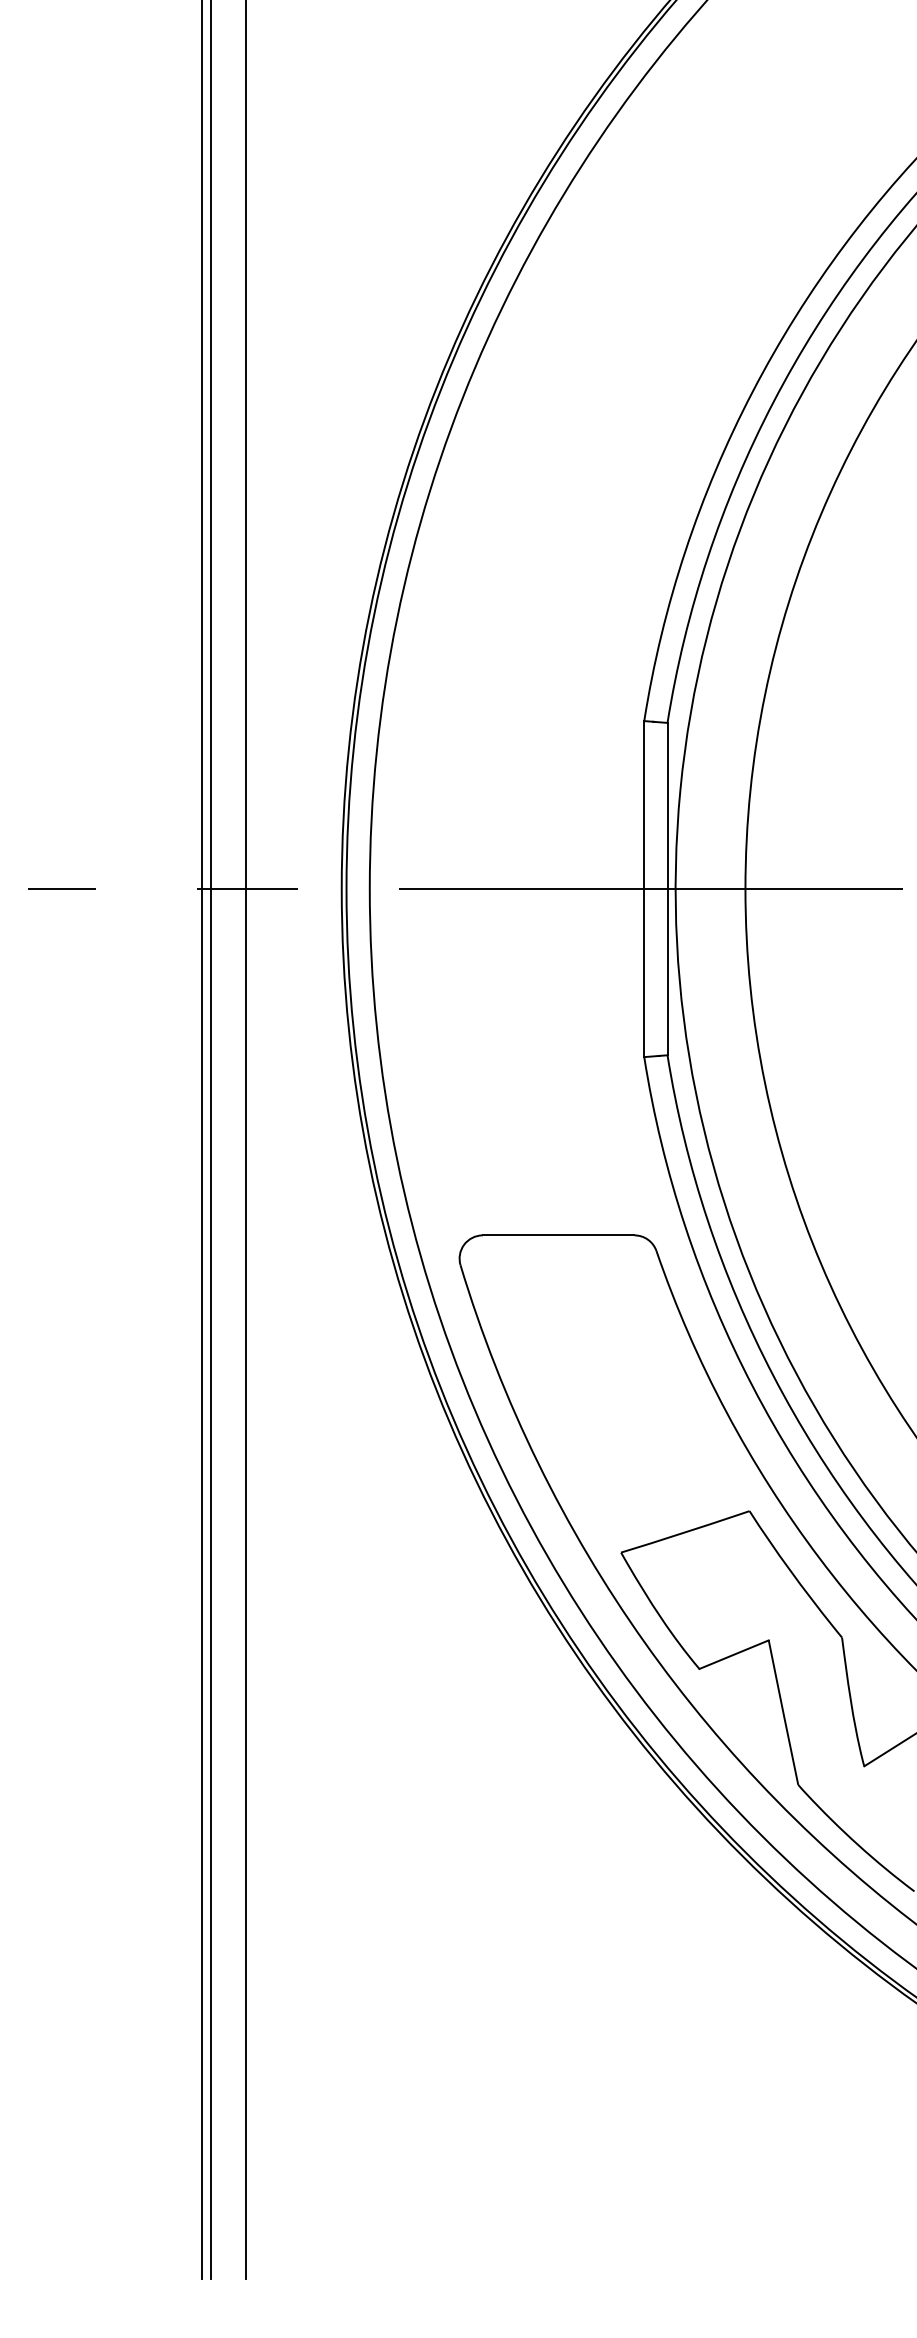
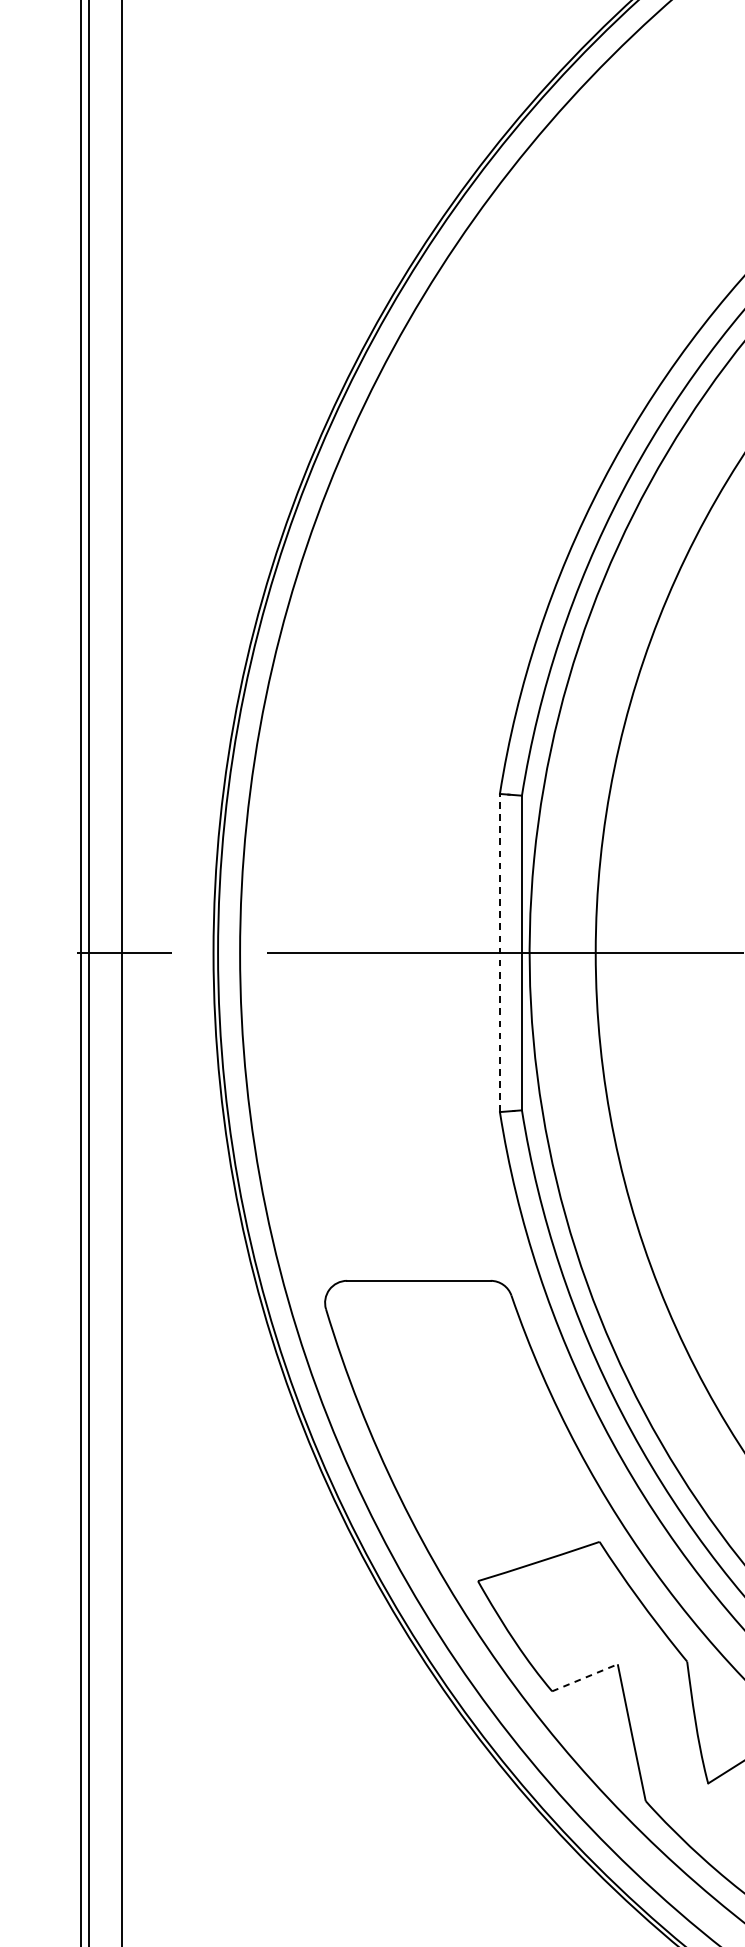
line: (644, 888) -> (500, 952), solid -> dashed
line: (734, 1654) -> (585, 1677), solid -> dashed

